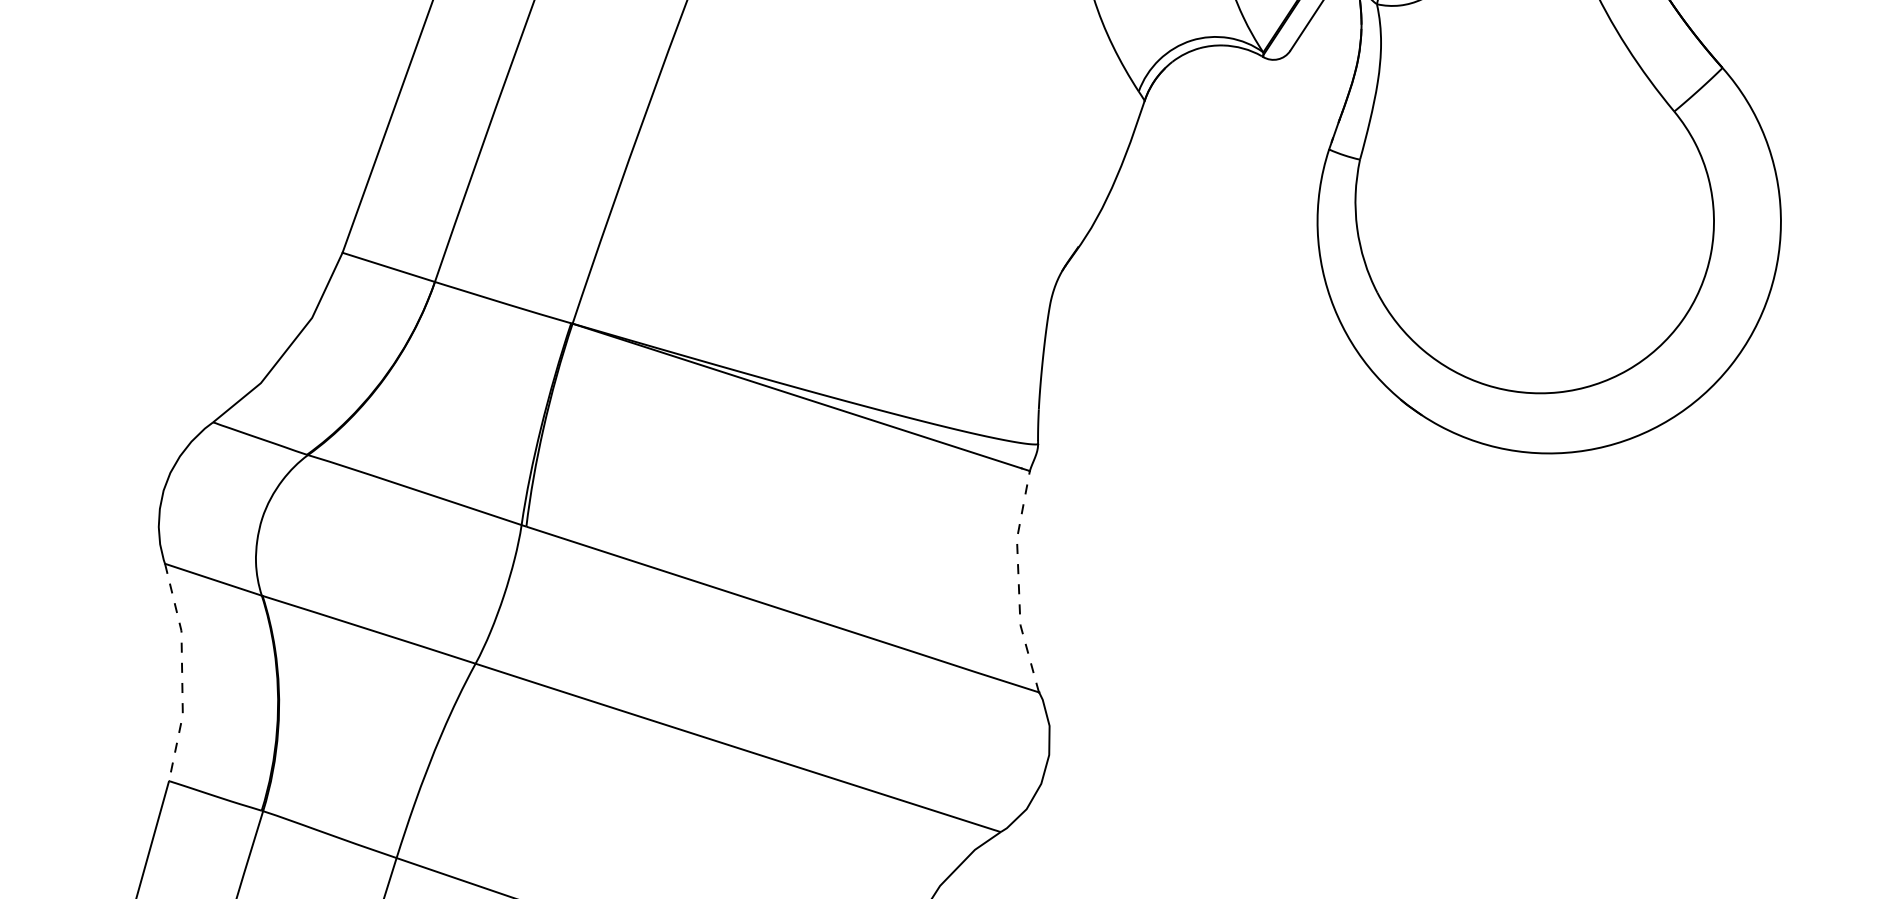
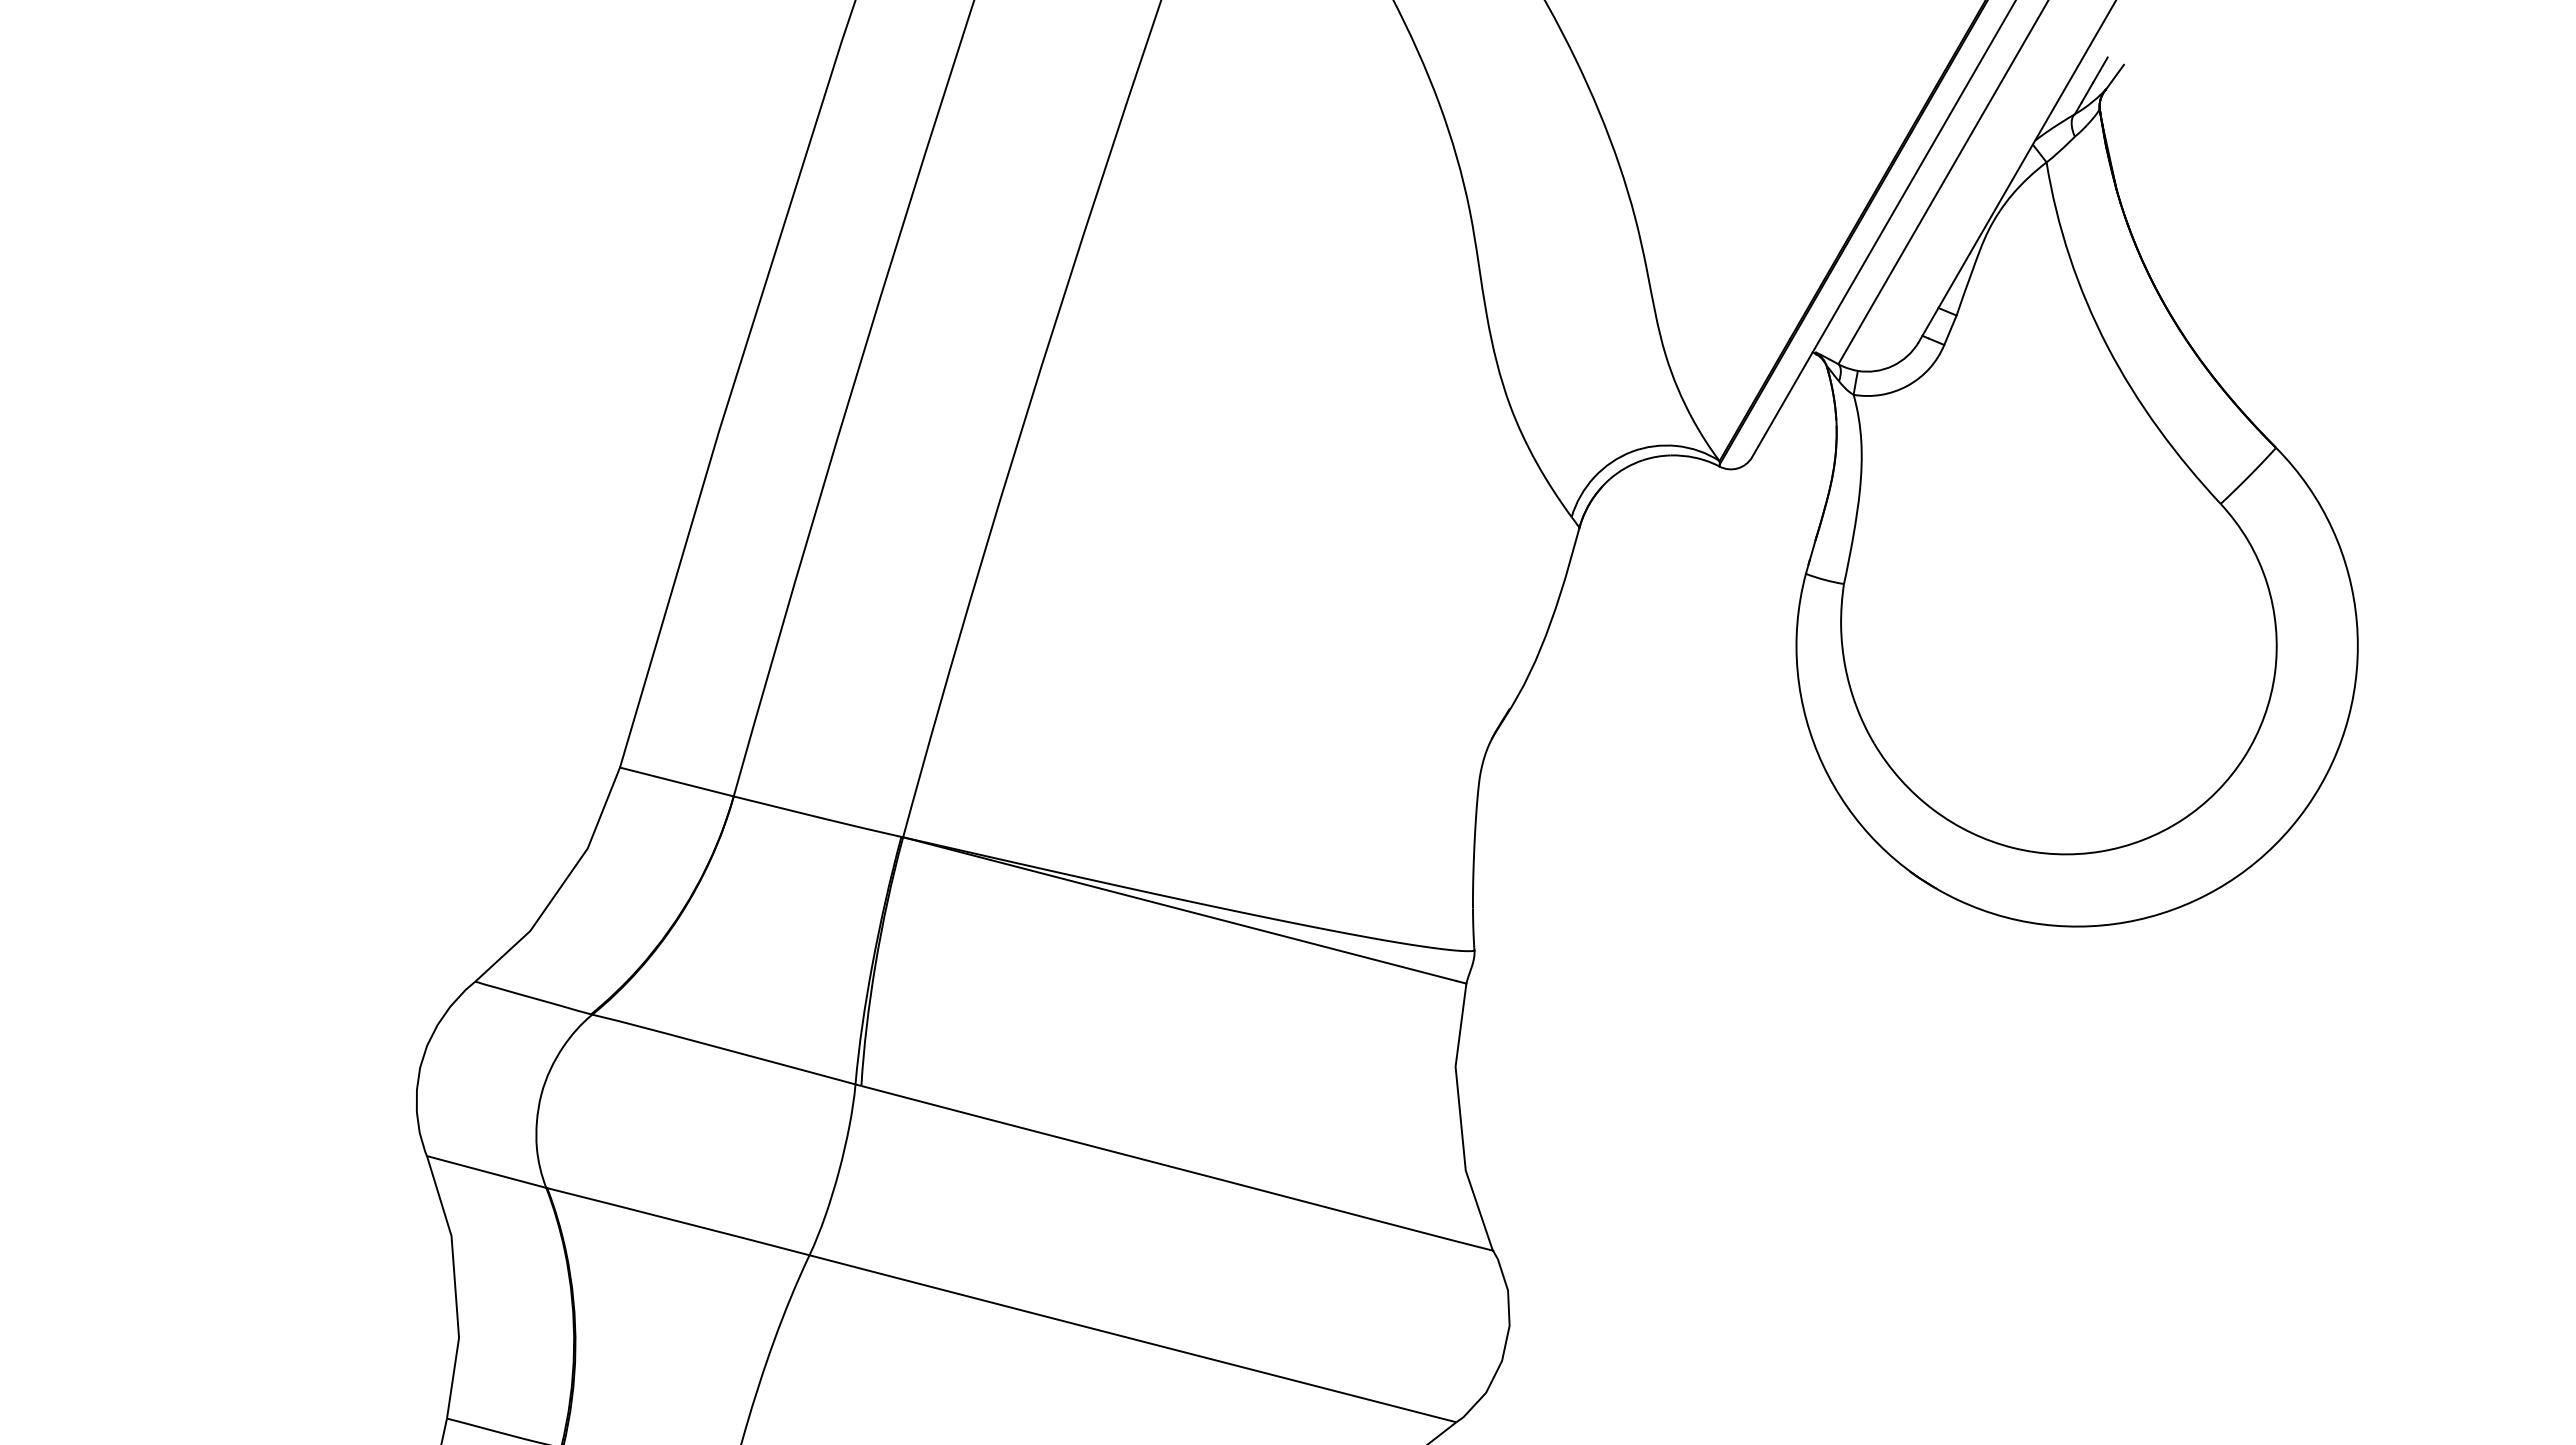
line: (1018, 582) -> (1460, 1119), dashed -> solid
line: (182, 672) -> (455, 1286), dashed -> solid

